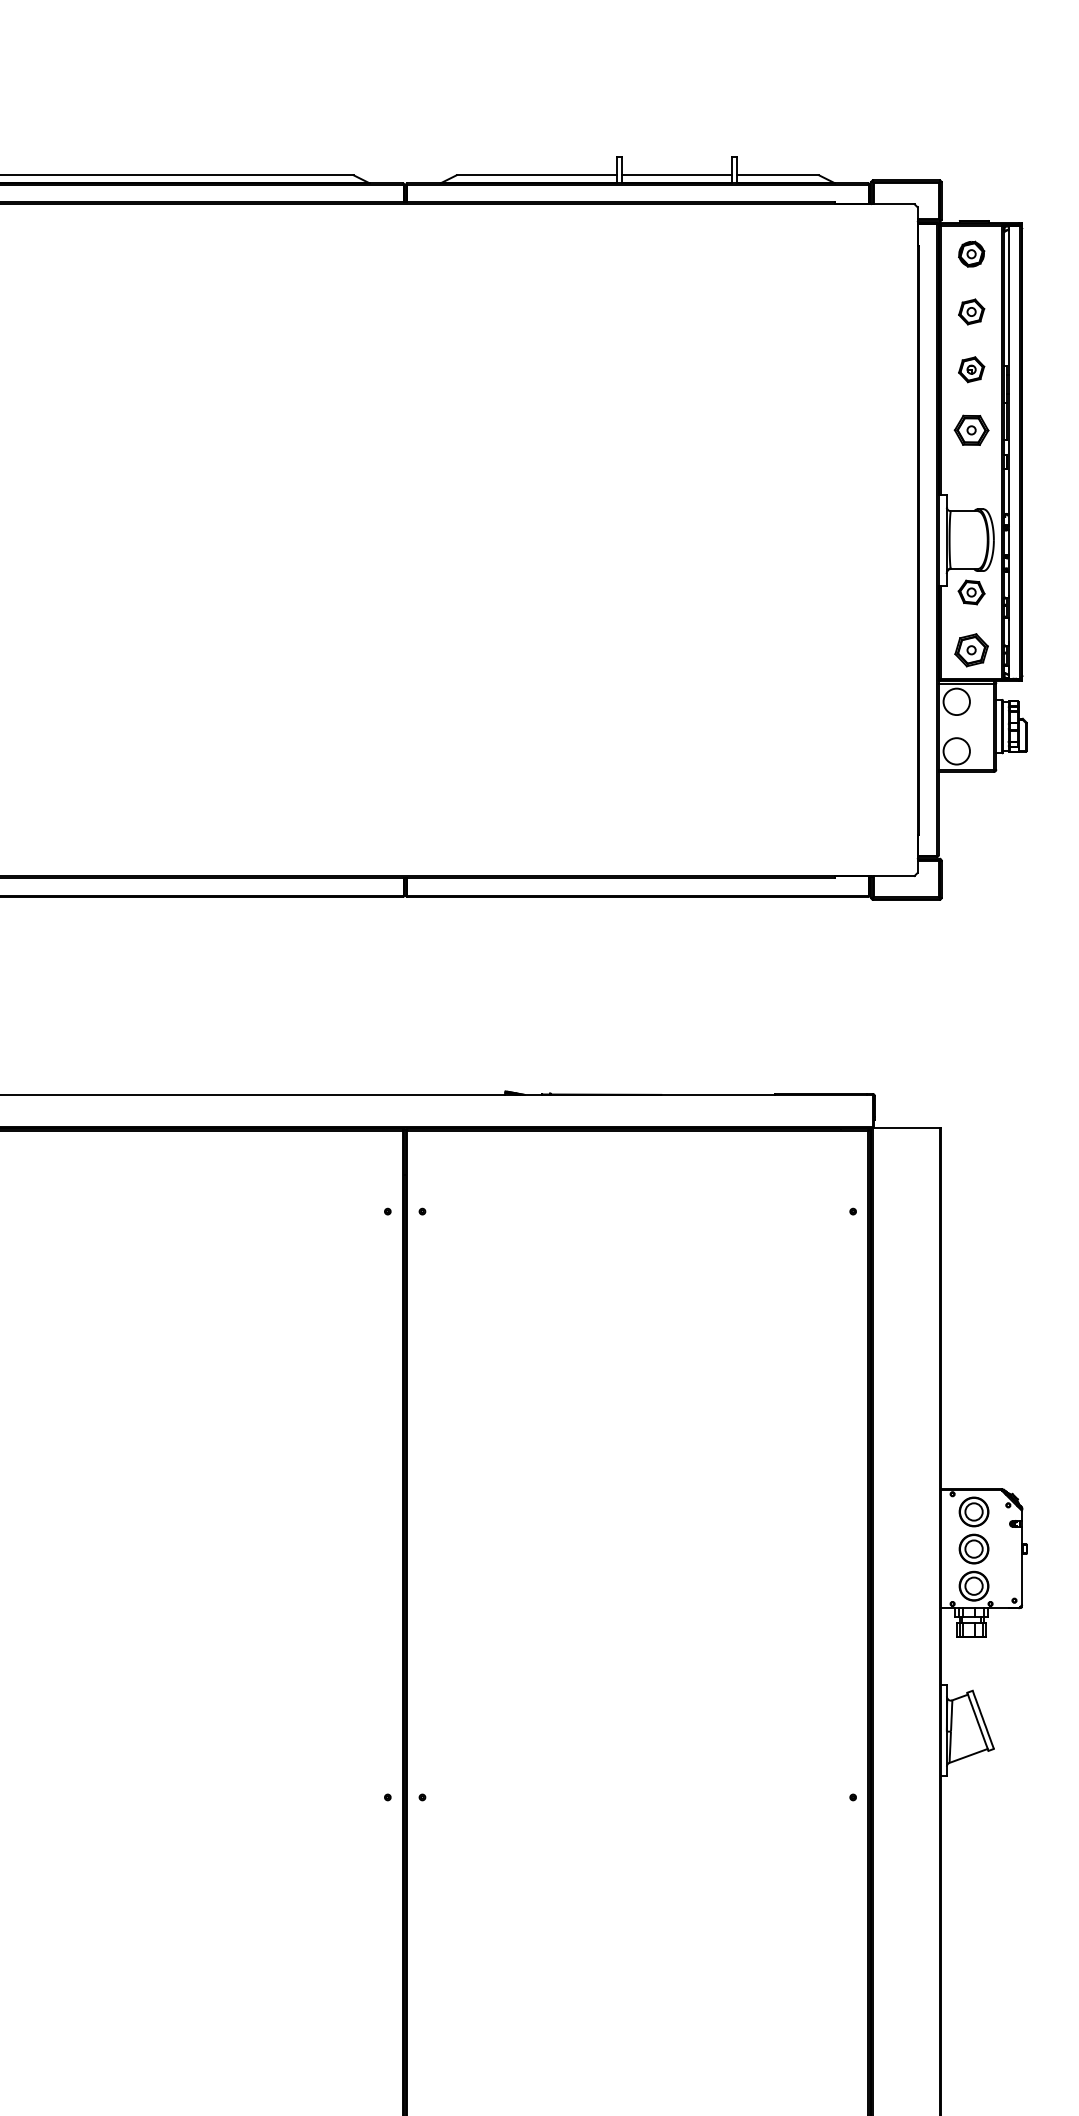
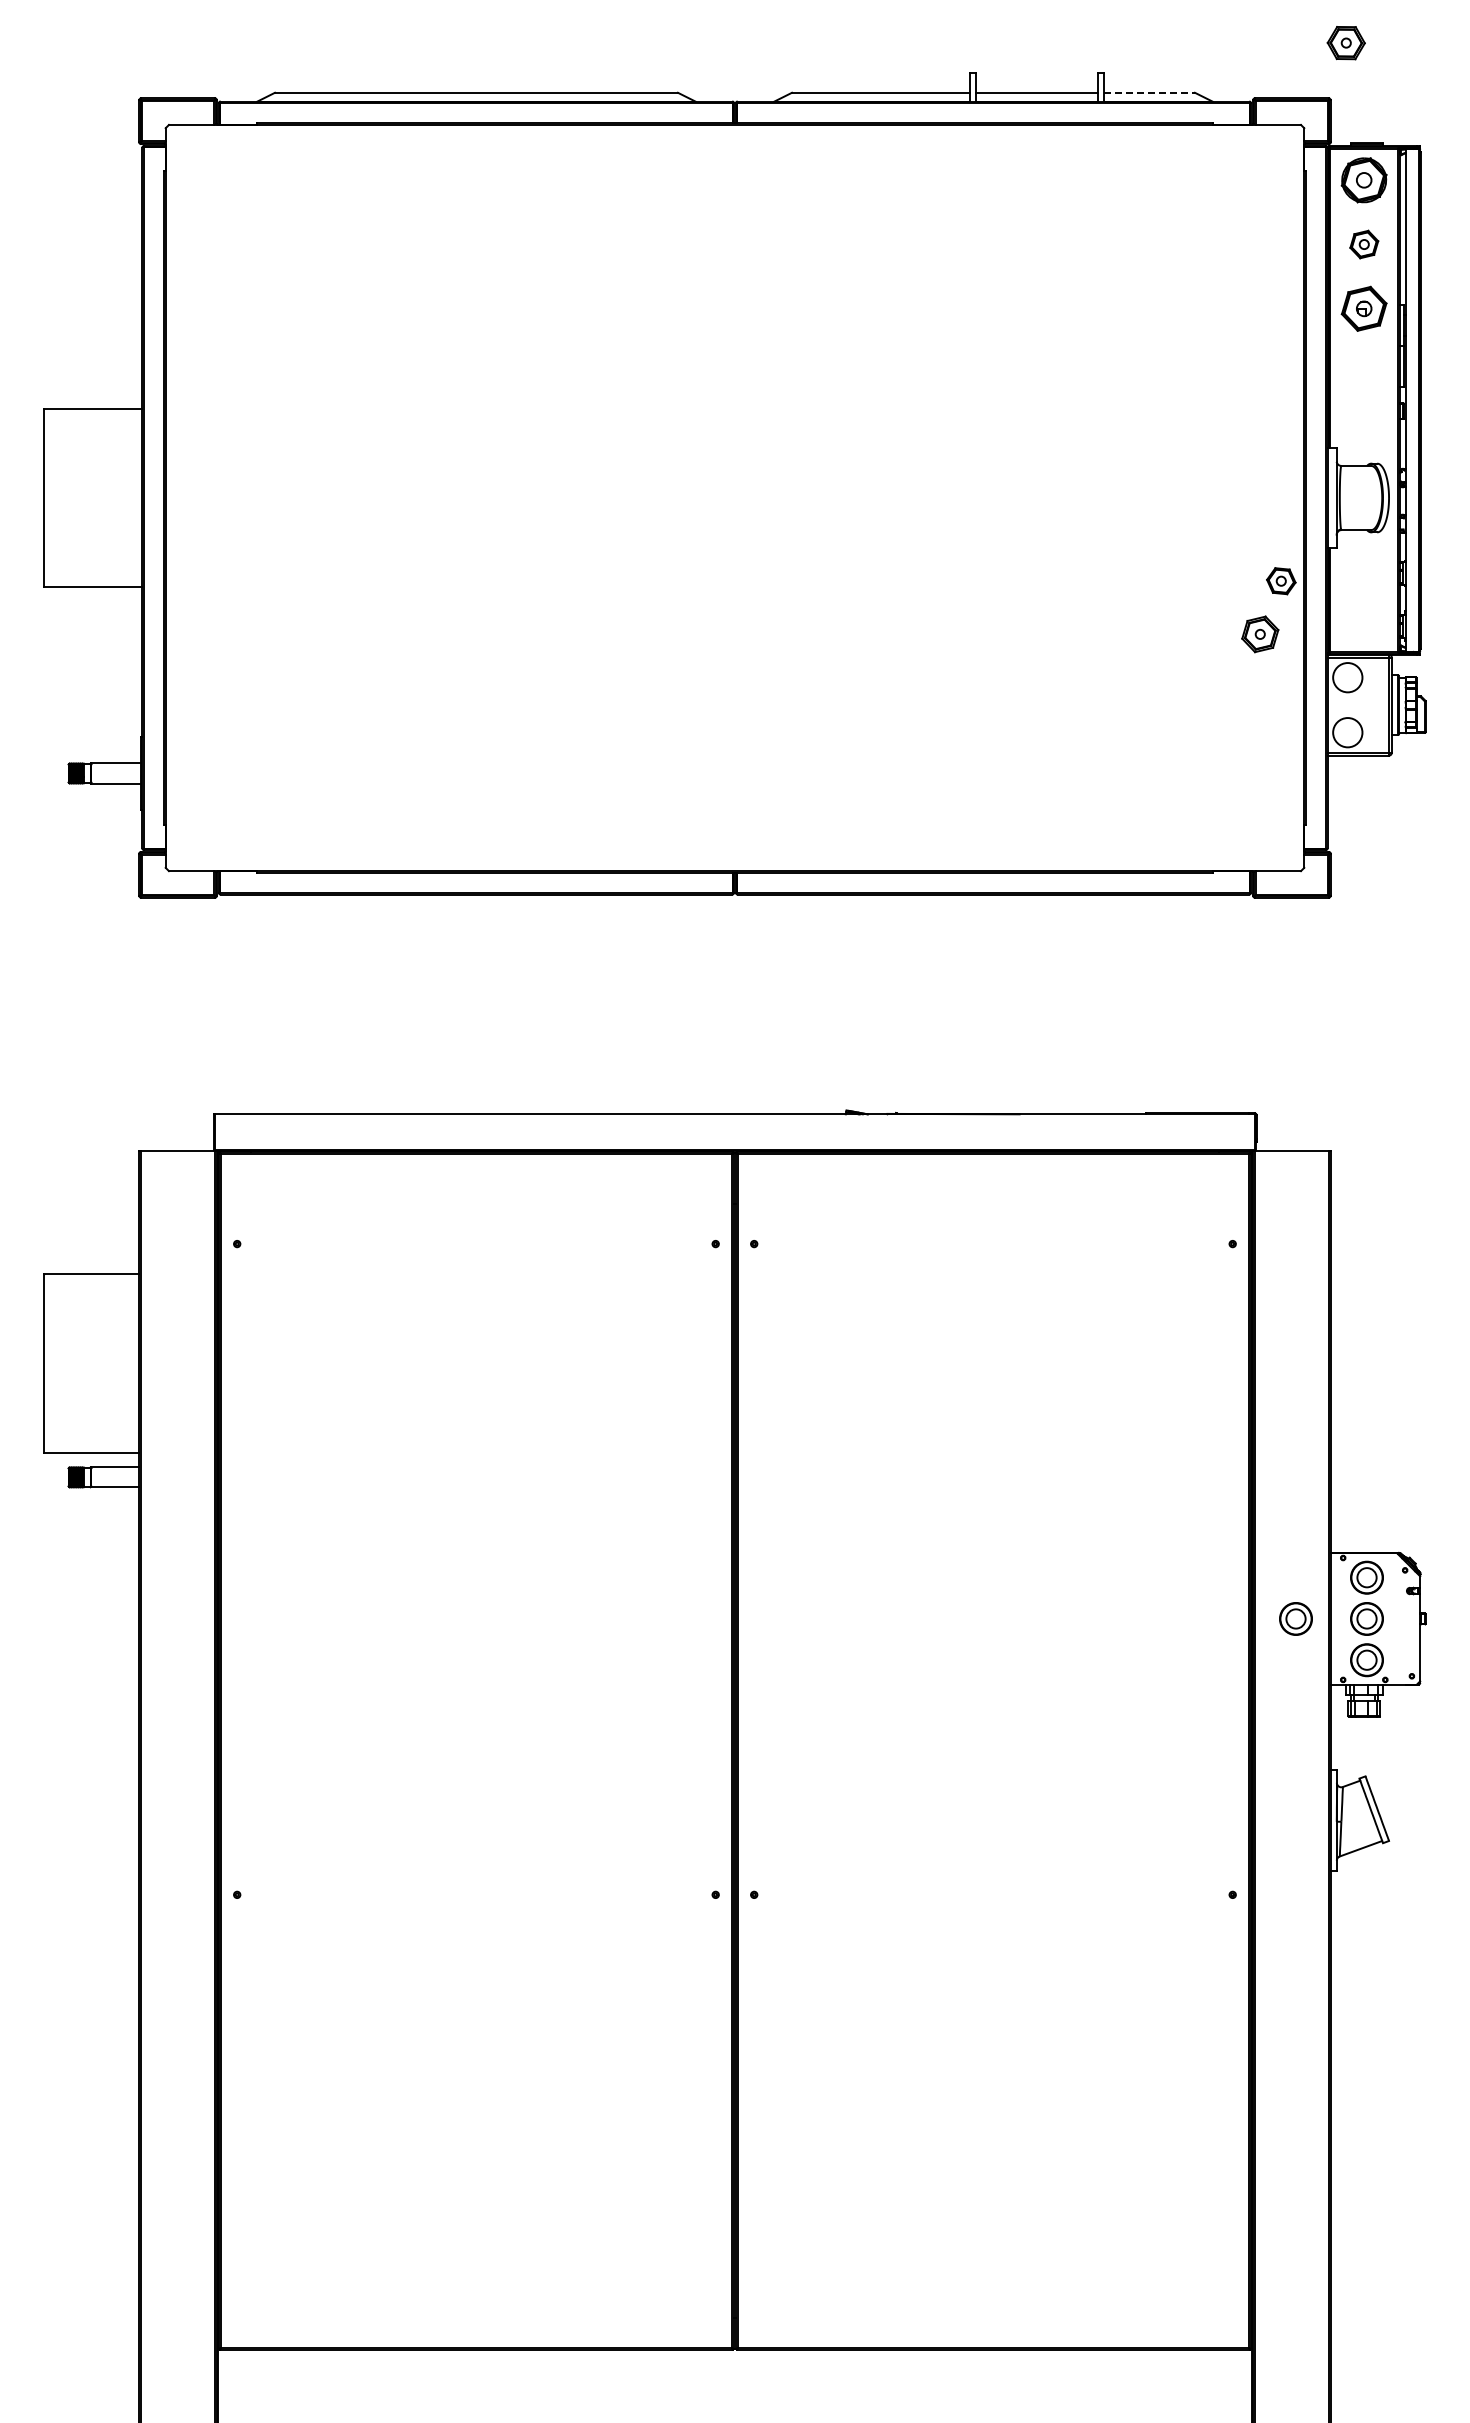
line: (778, 175) -> (1149, 92), solid -> dashed
part: (971, 254) -> (1364, 180), size x1.6
part: (971, 369) -> (1364, 308), size x1.6
part: (970, 430) -> (1345, 43), moved
part: (971, 592) -> (1281, 581), moved
part: (971, 650) -> (1260, 634), moved
part: (909, 1548) -> (1295, 1618), added

